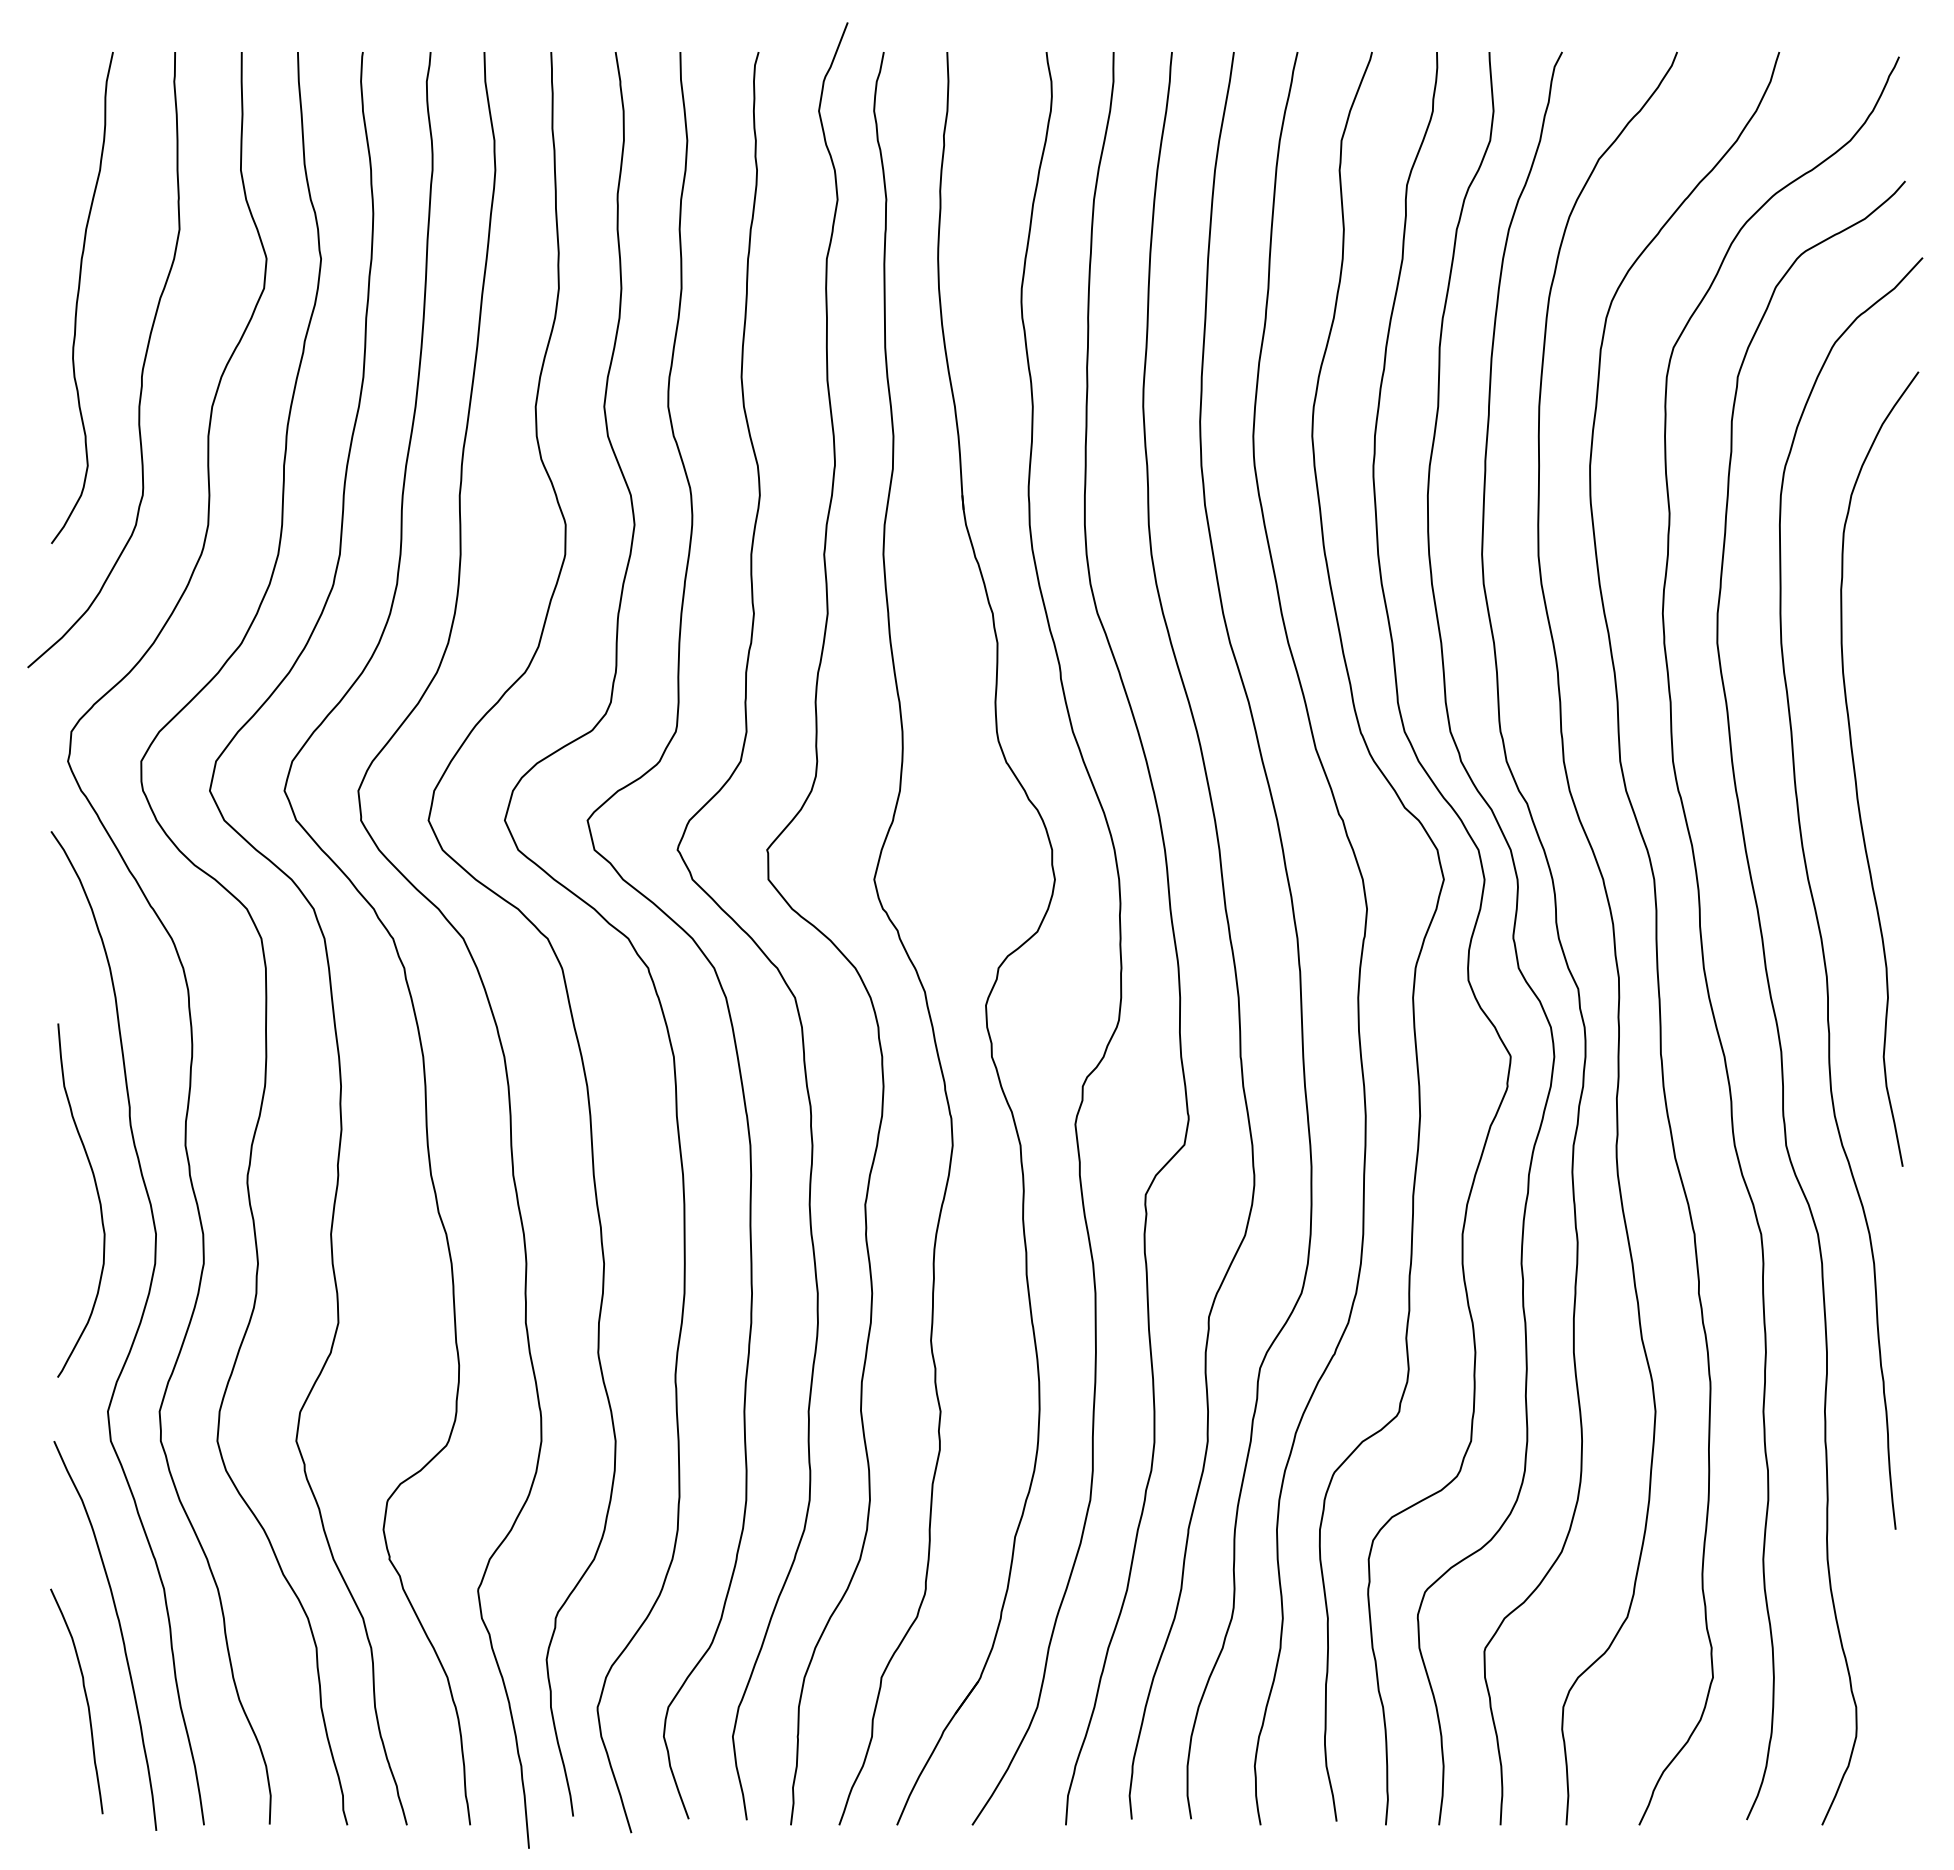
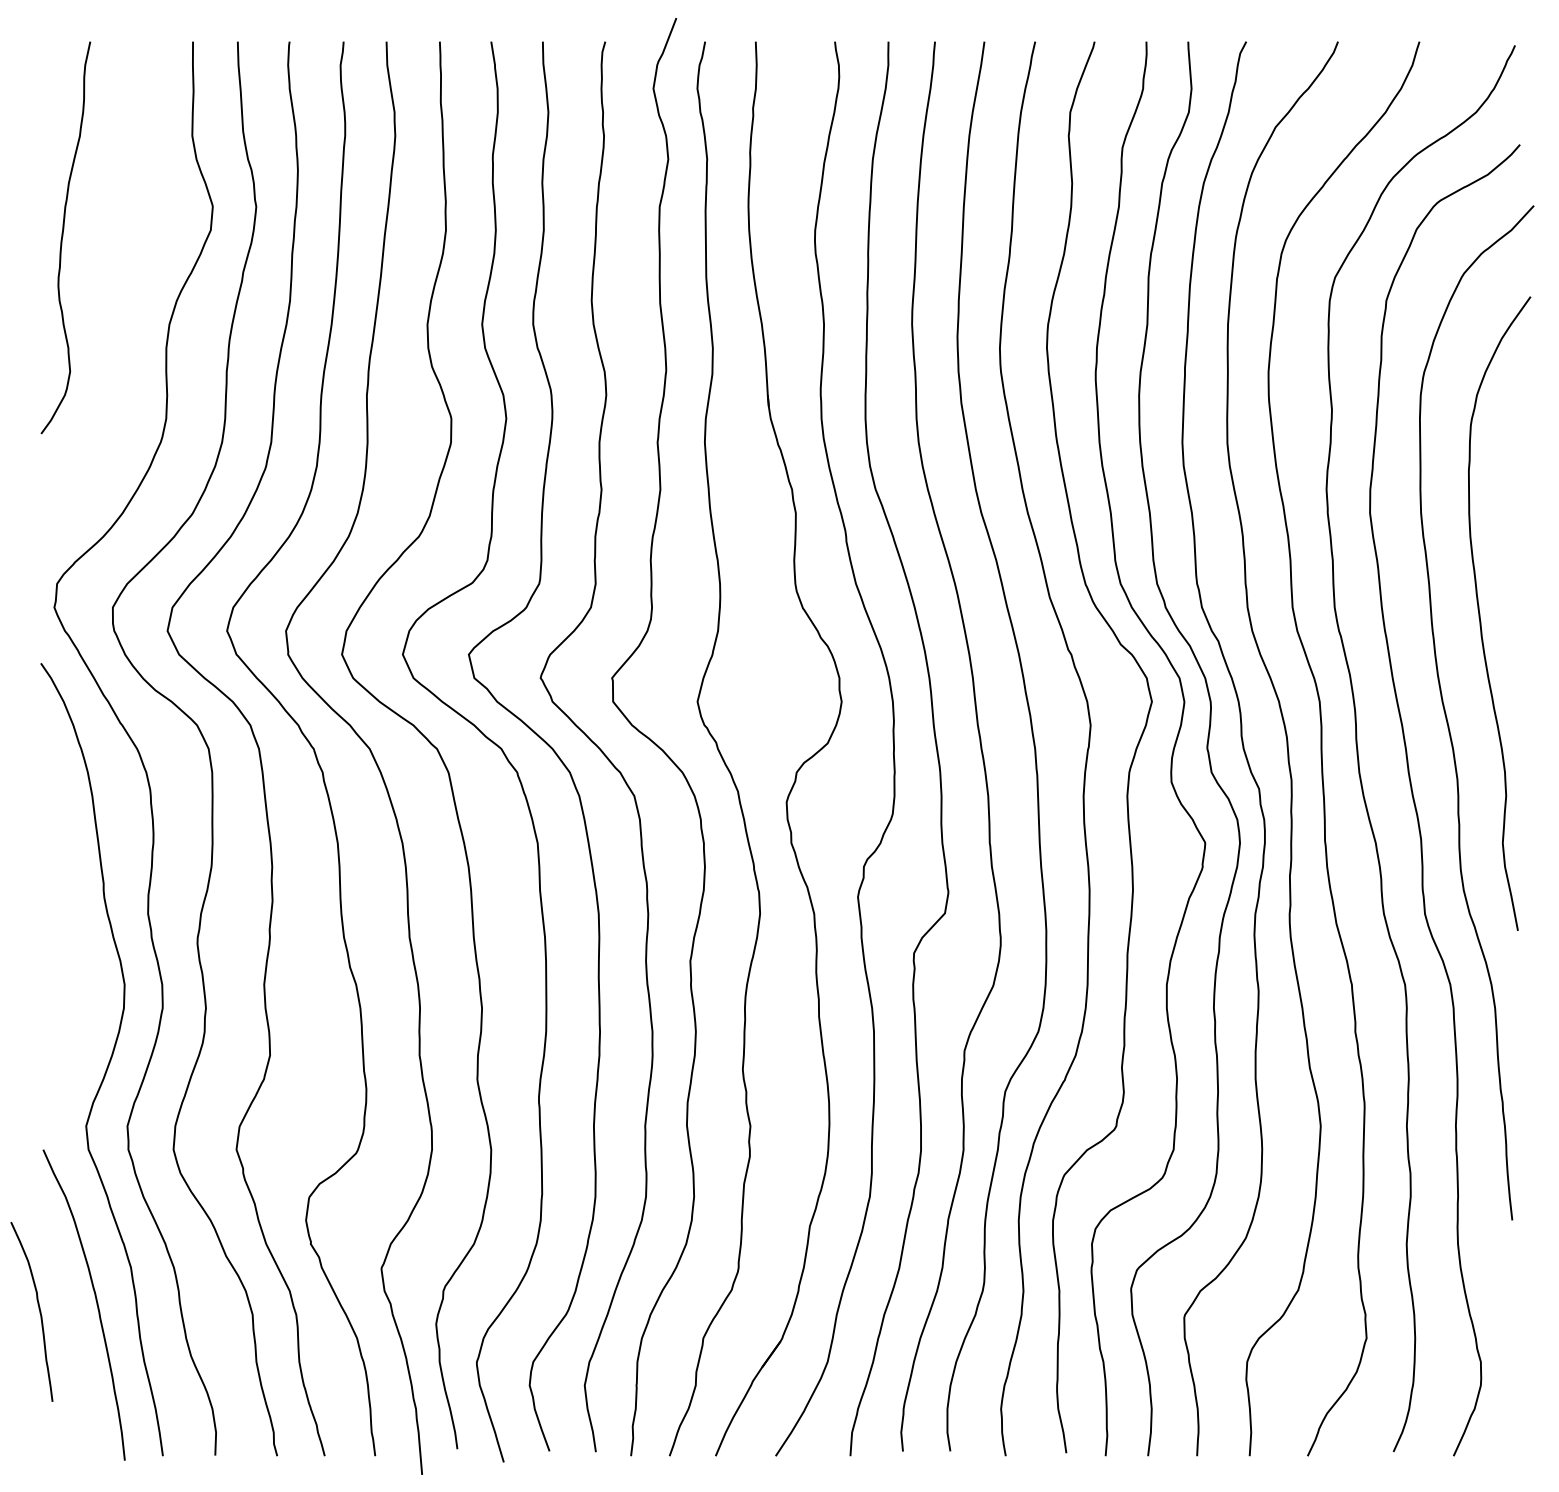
curve: (141, 370) -> (113, 295), removed
curve: (97, 1196) -> (77, 954), removed
curve: (85, 1698) -> (38, 1309), moved

